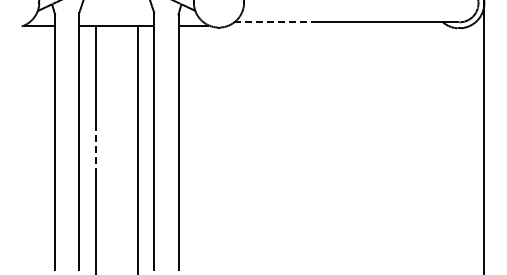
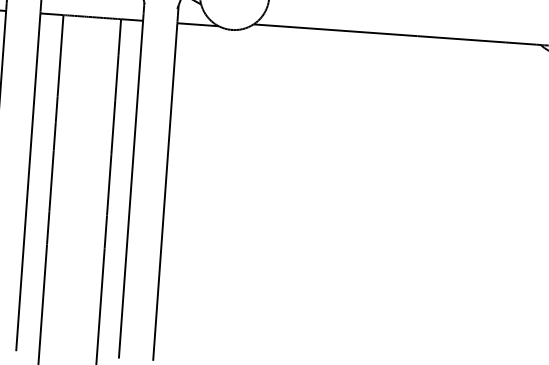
line: (275, 22) -> (310, 28), dashed -> solid
line: (96, 146) -> (51, 181), dashed -> solid

